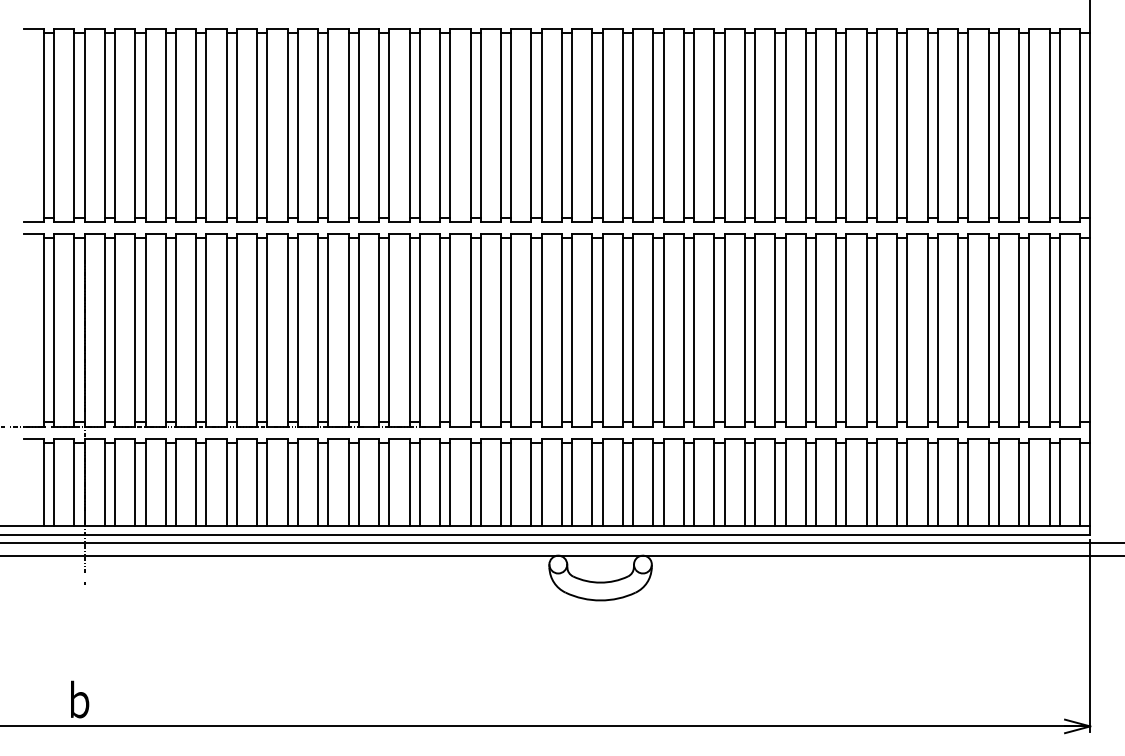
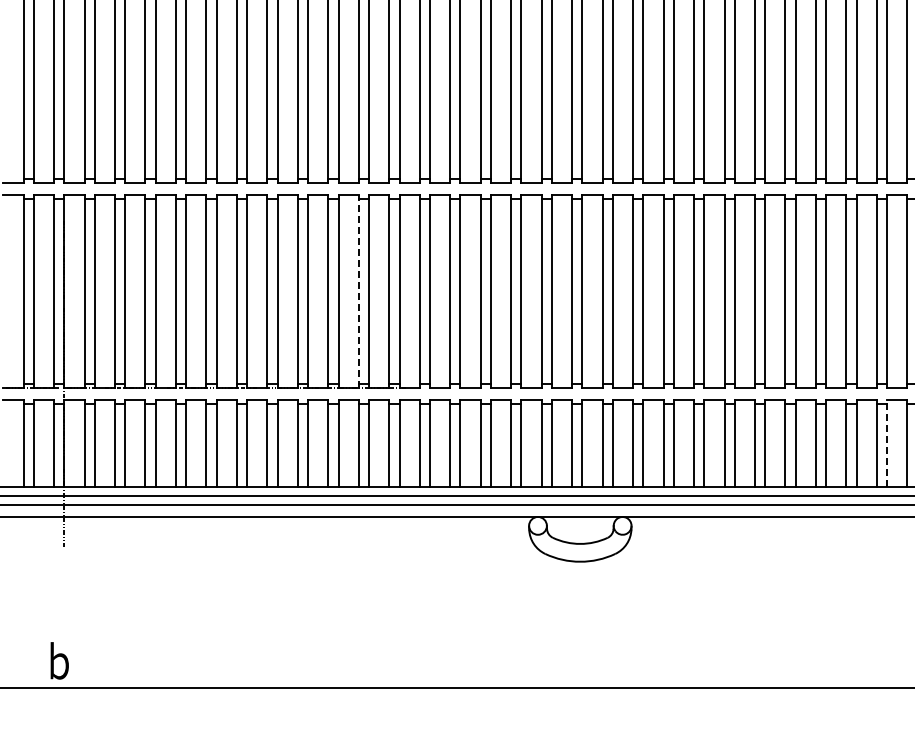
line: (379, 329) -> (359, 290), solid -> dashed
line: (907, 482) -> (887, 443), solid -> dashed

